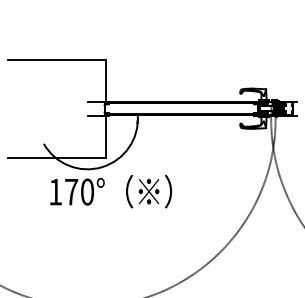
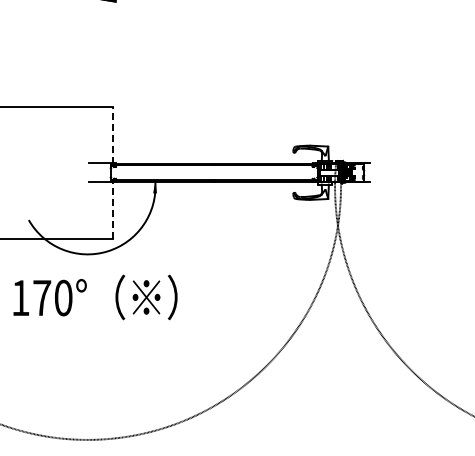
line: (105, 81) -> (112, 135), solid -> dashed
line: (105, 136) -> (112, 210), solid -> dashed
text: (111, 191) -> (95, 297), moved

